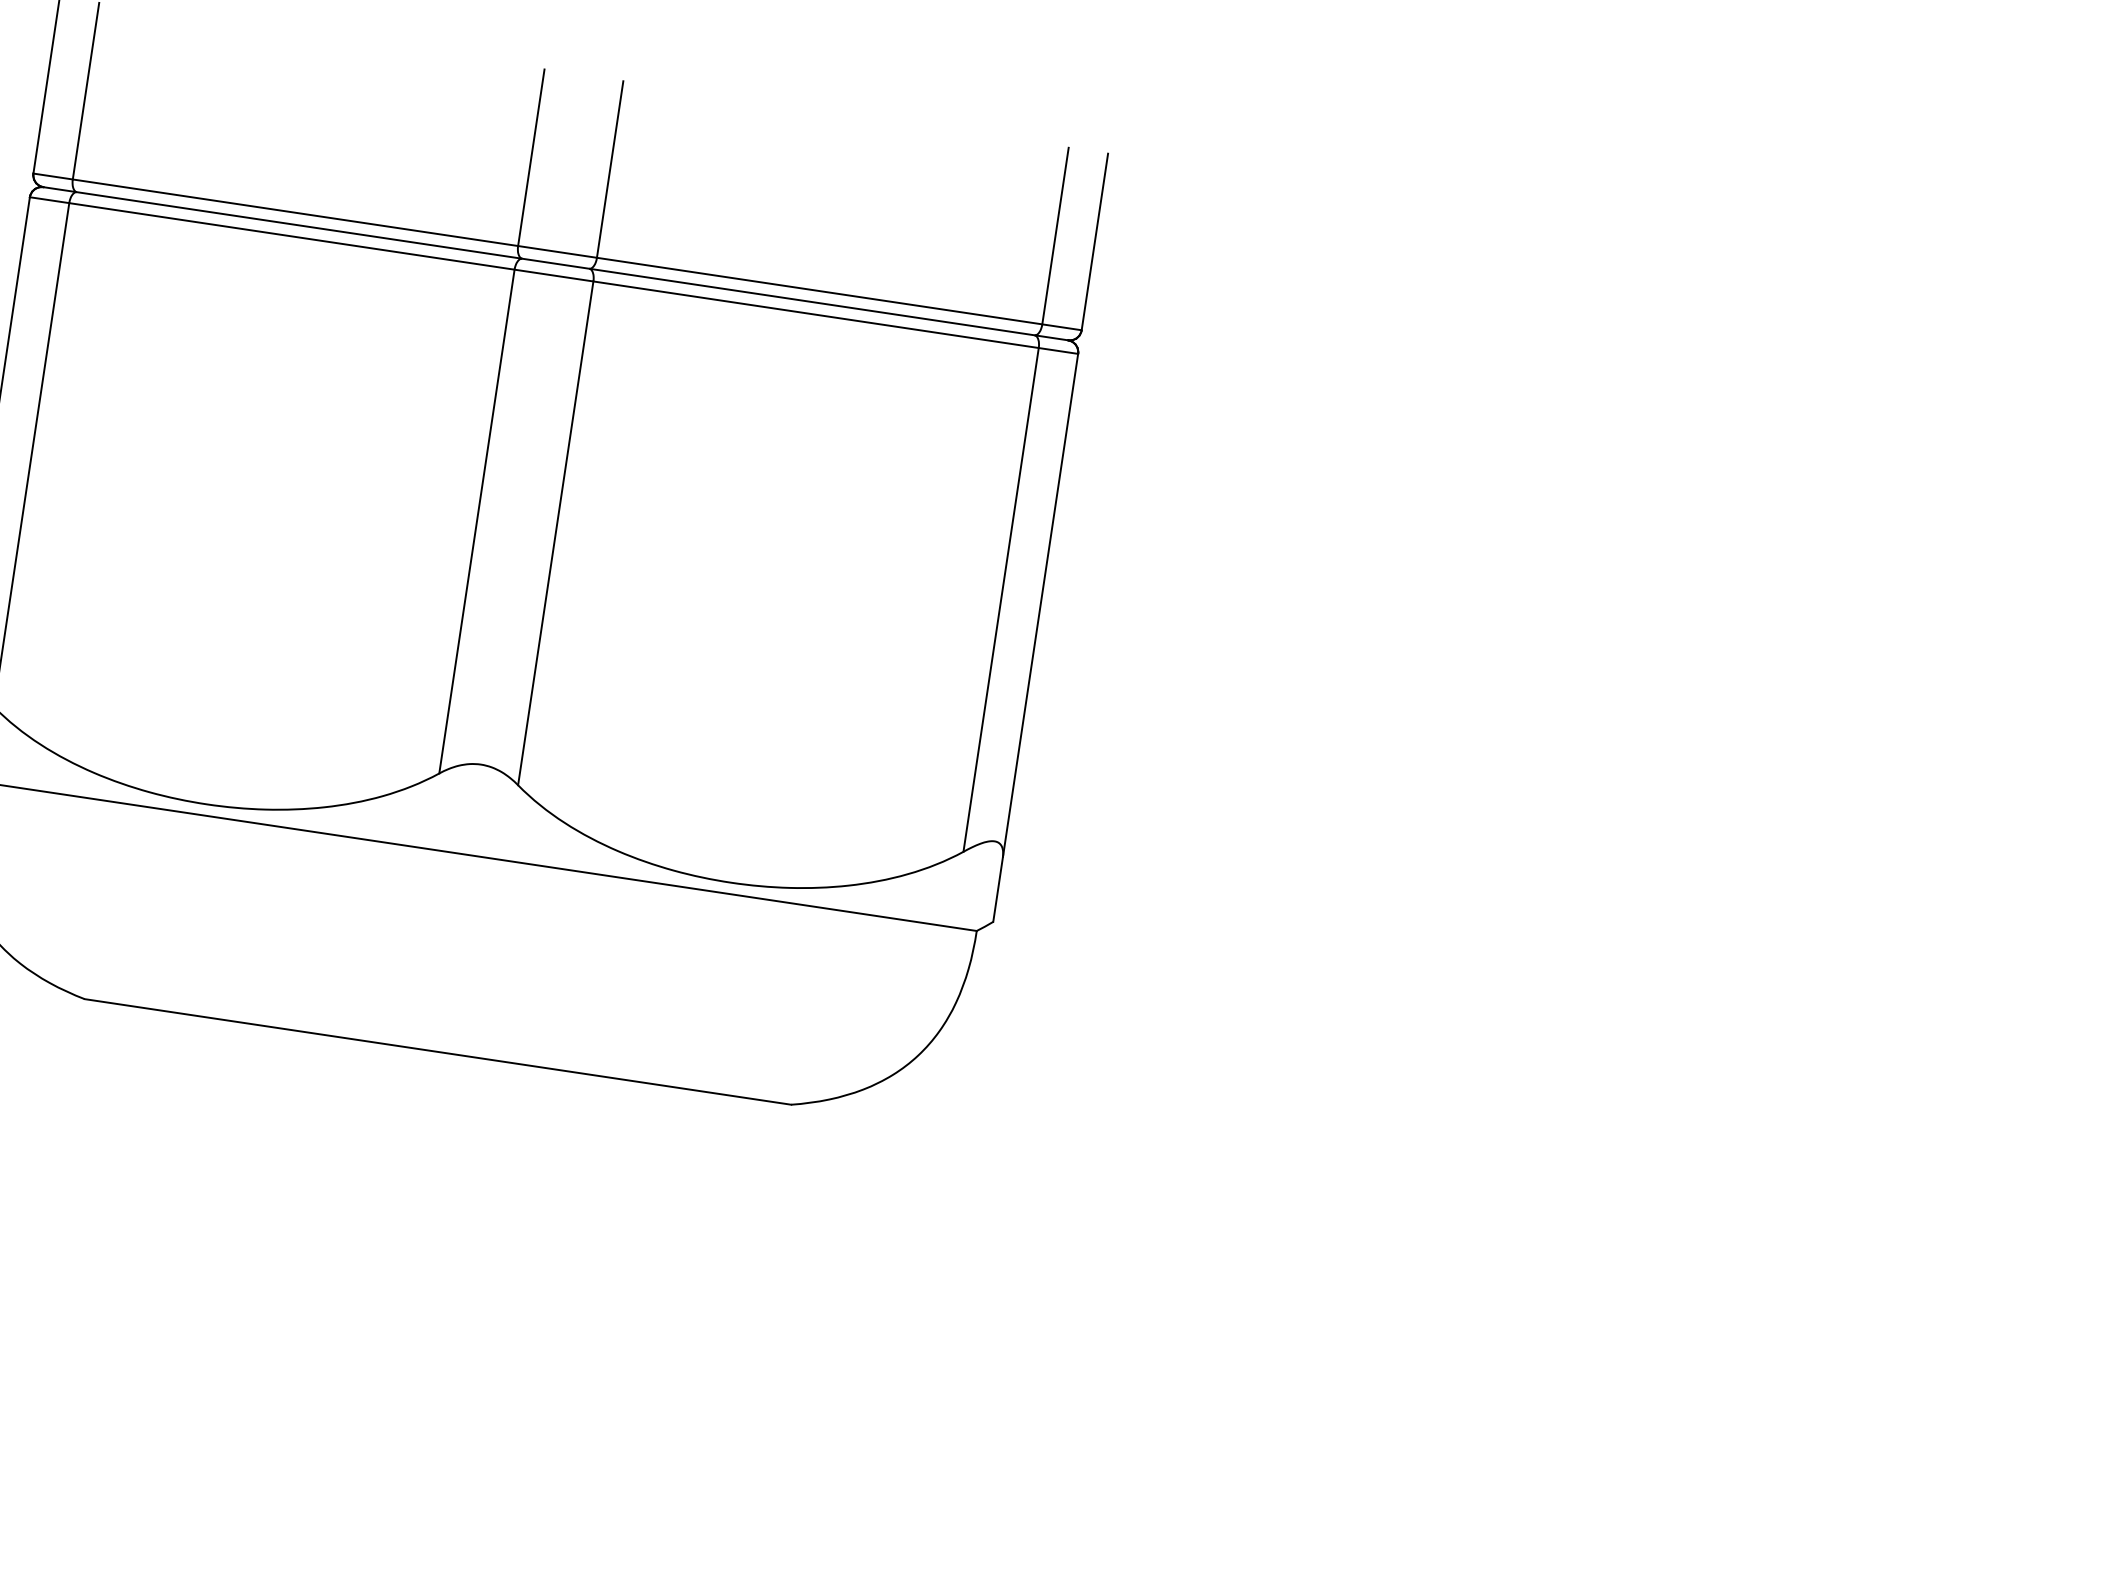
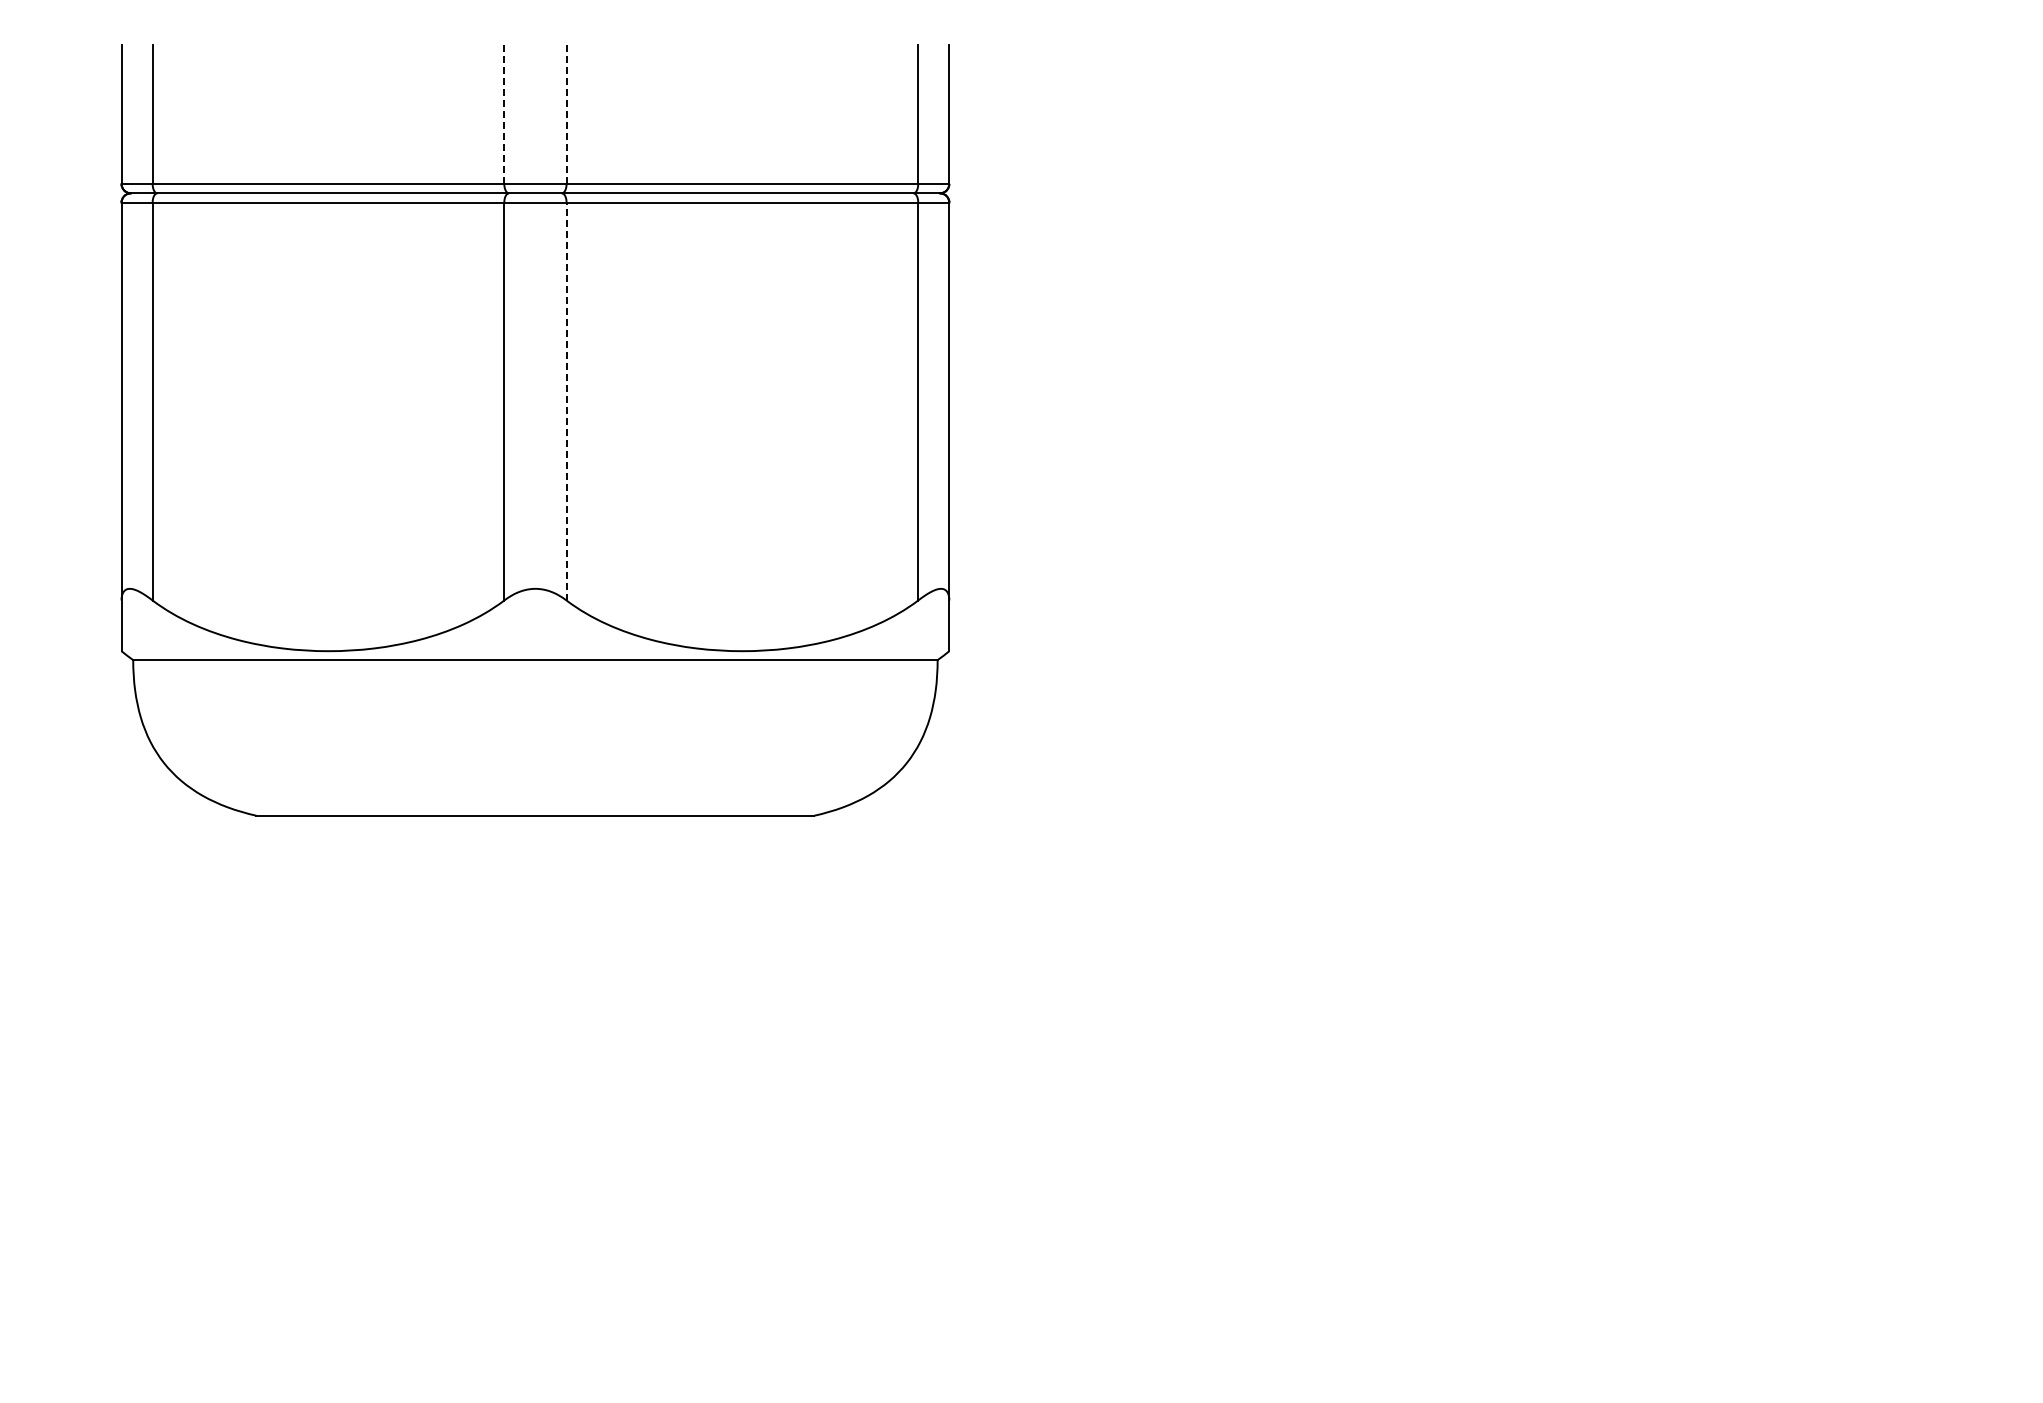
line: (531, 158) -> (504, 114), solid -> dashed
line: (610, 169) -> (566, 114), solid -> dashed
line: (555, 533) -> (566, 401), solid -> dashed

